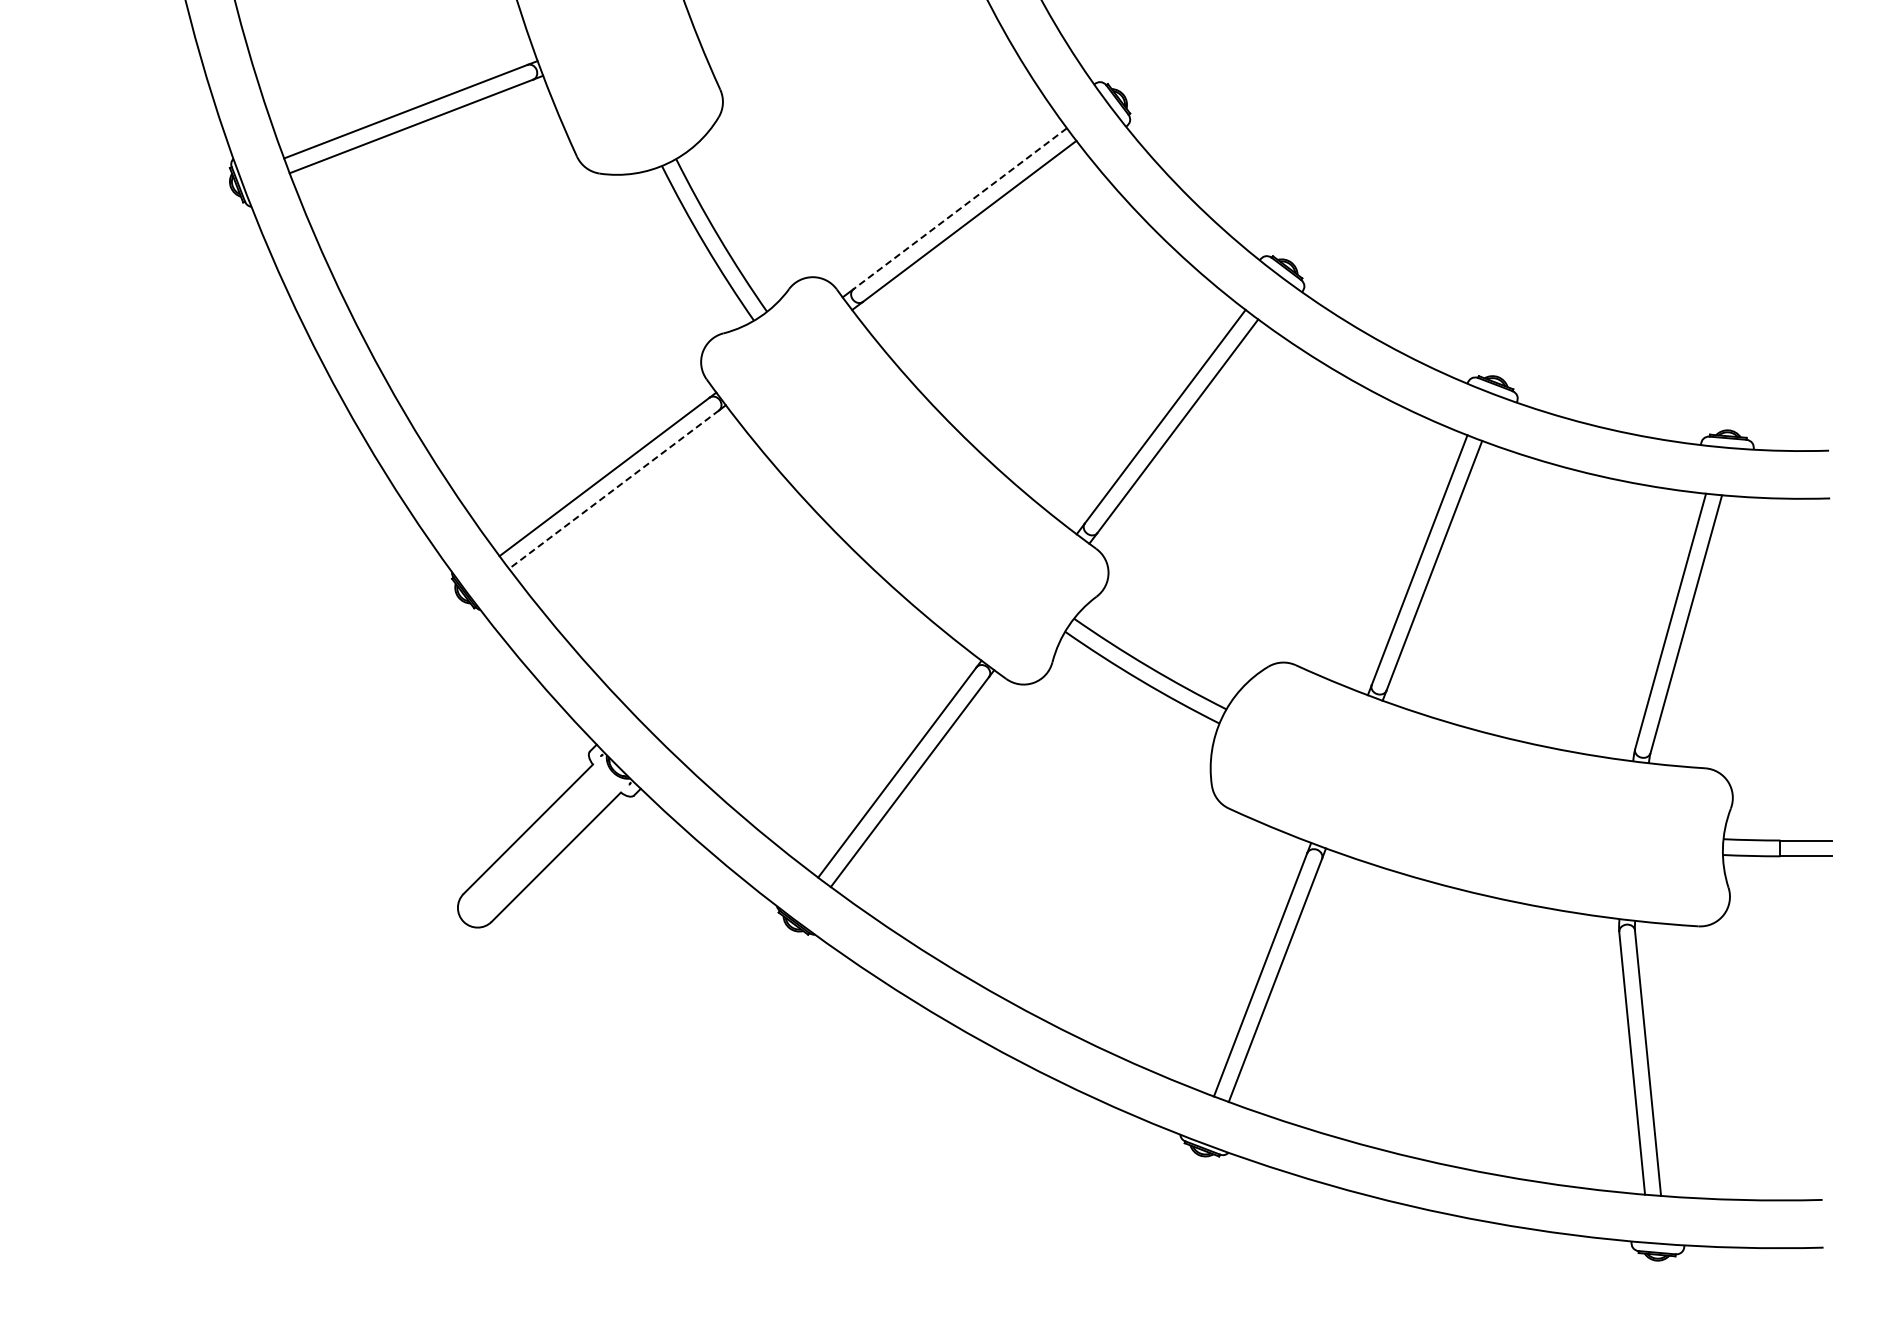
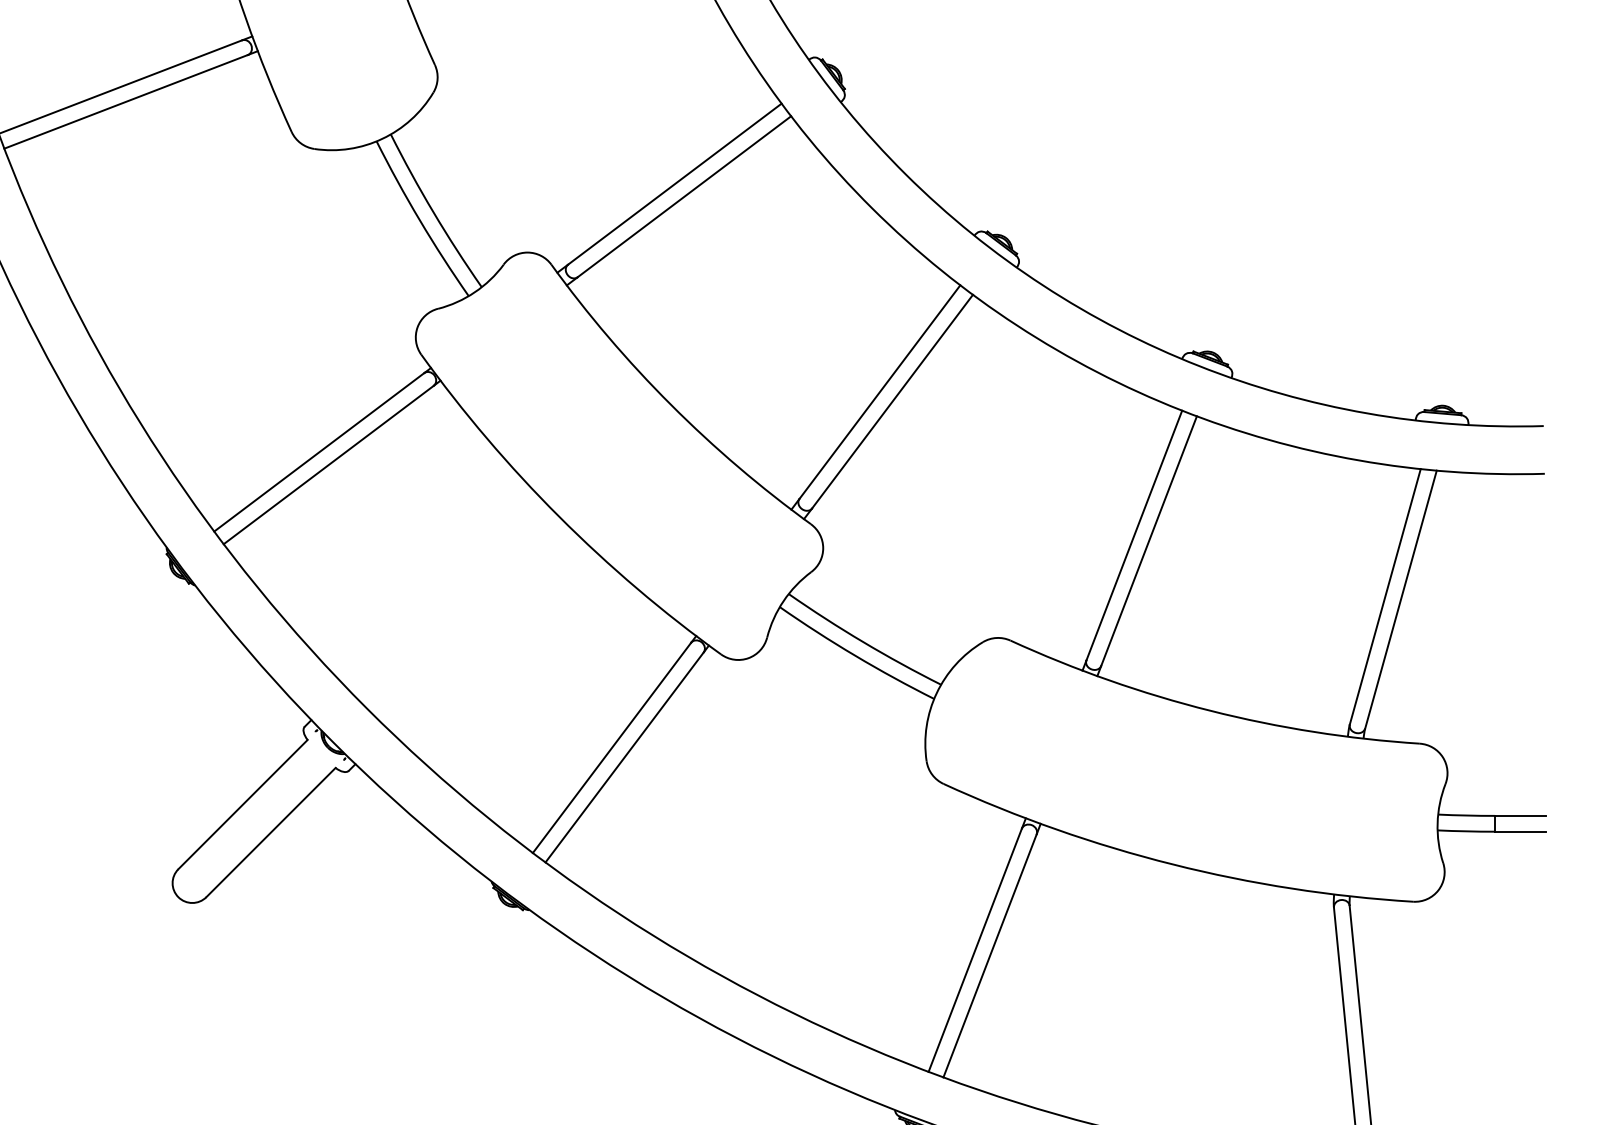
line: (960, 208) -> (675, 183), dashed -> solid
line: (614, 489) -> (329, 464), dashed -> solid

